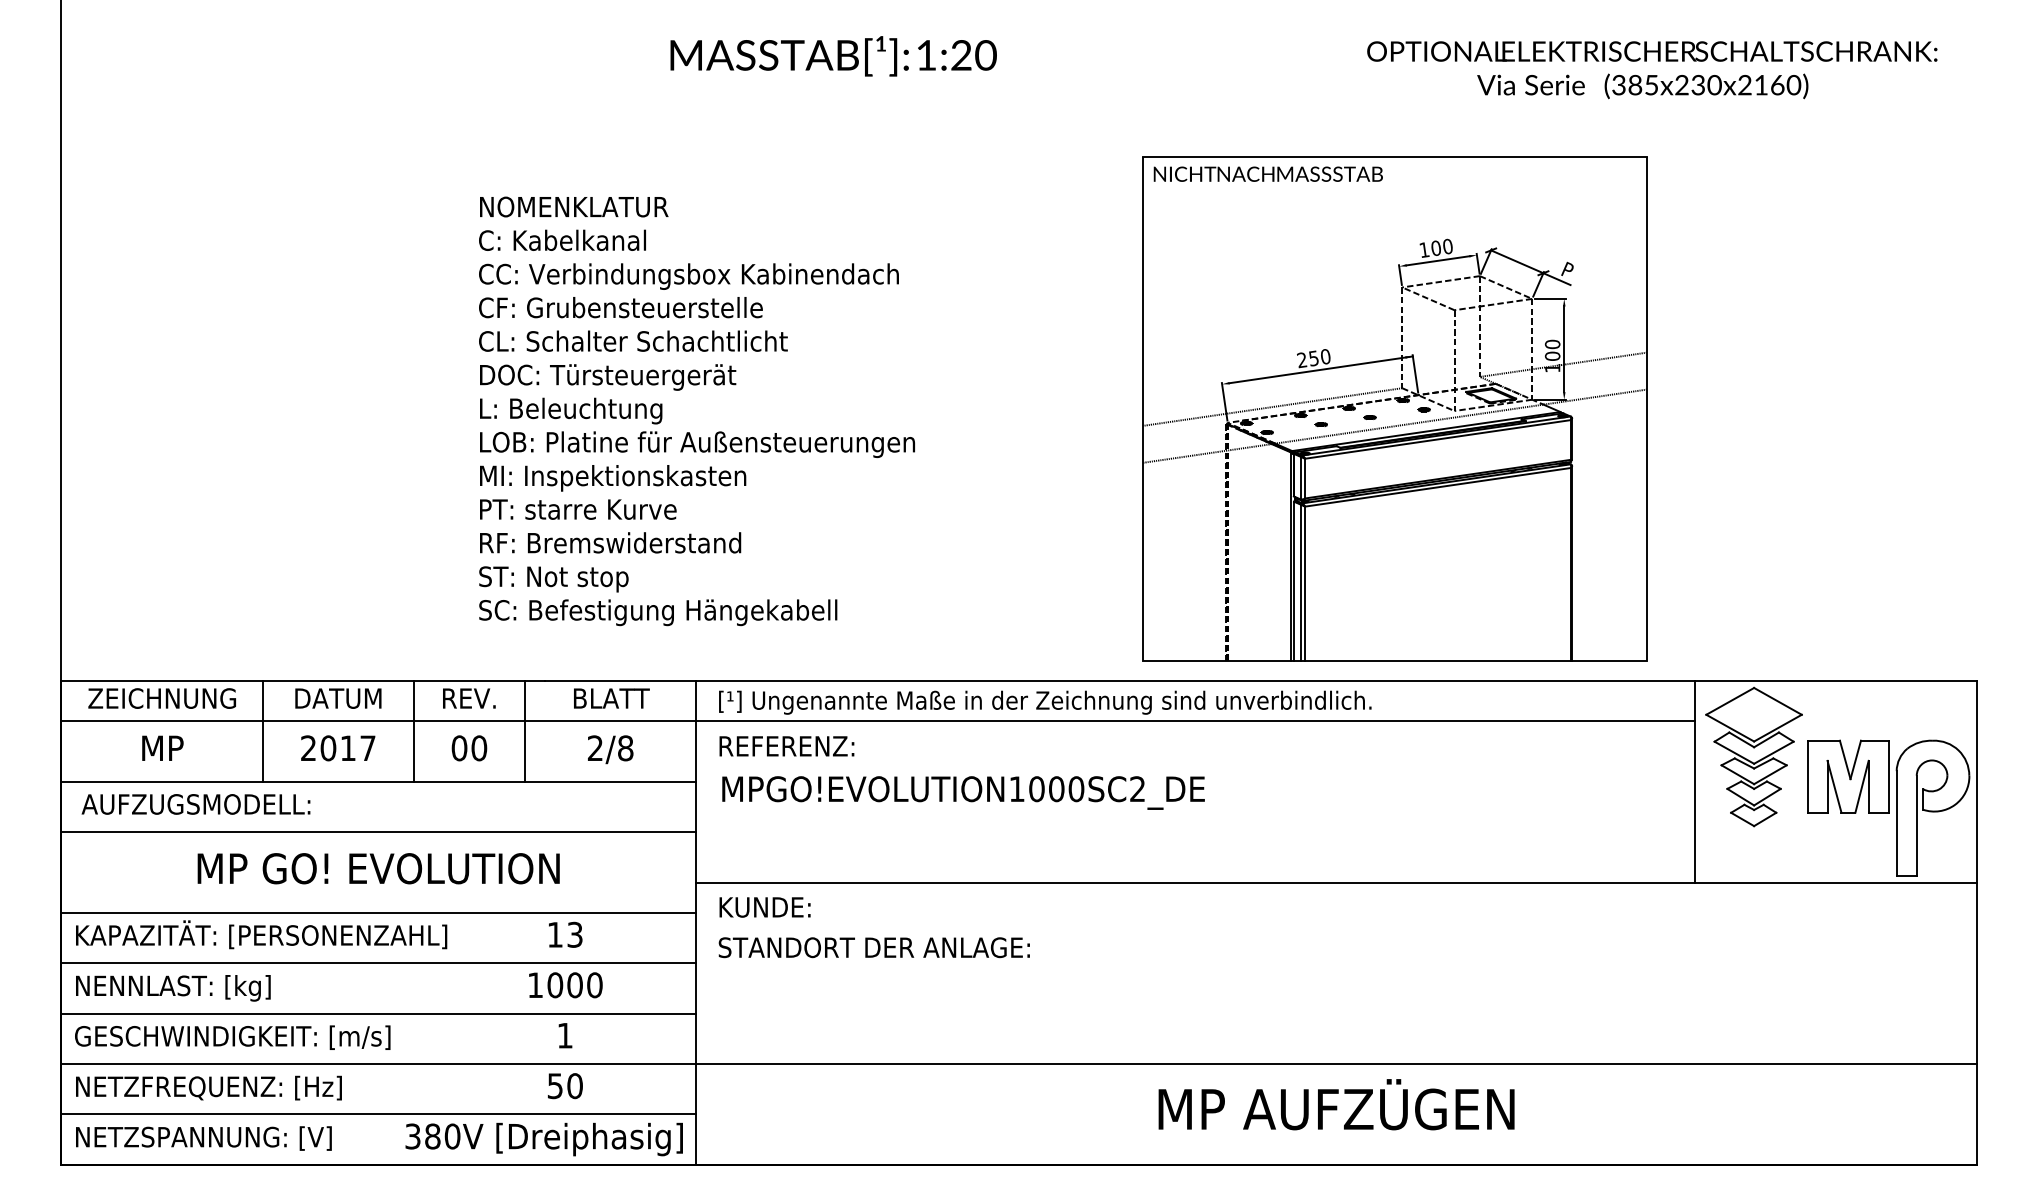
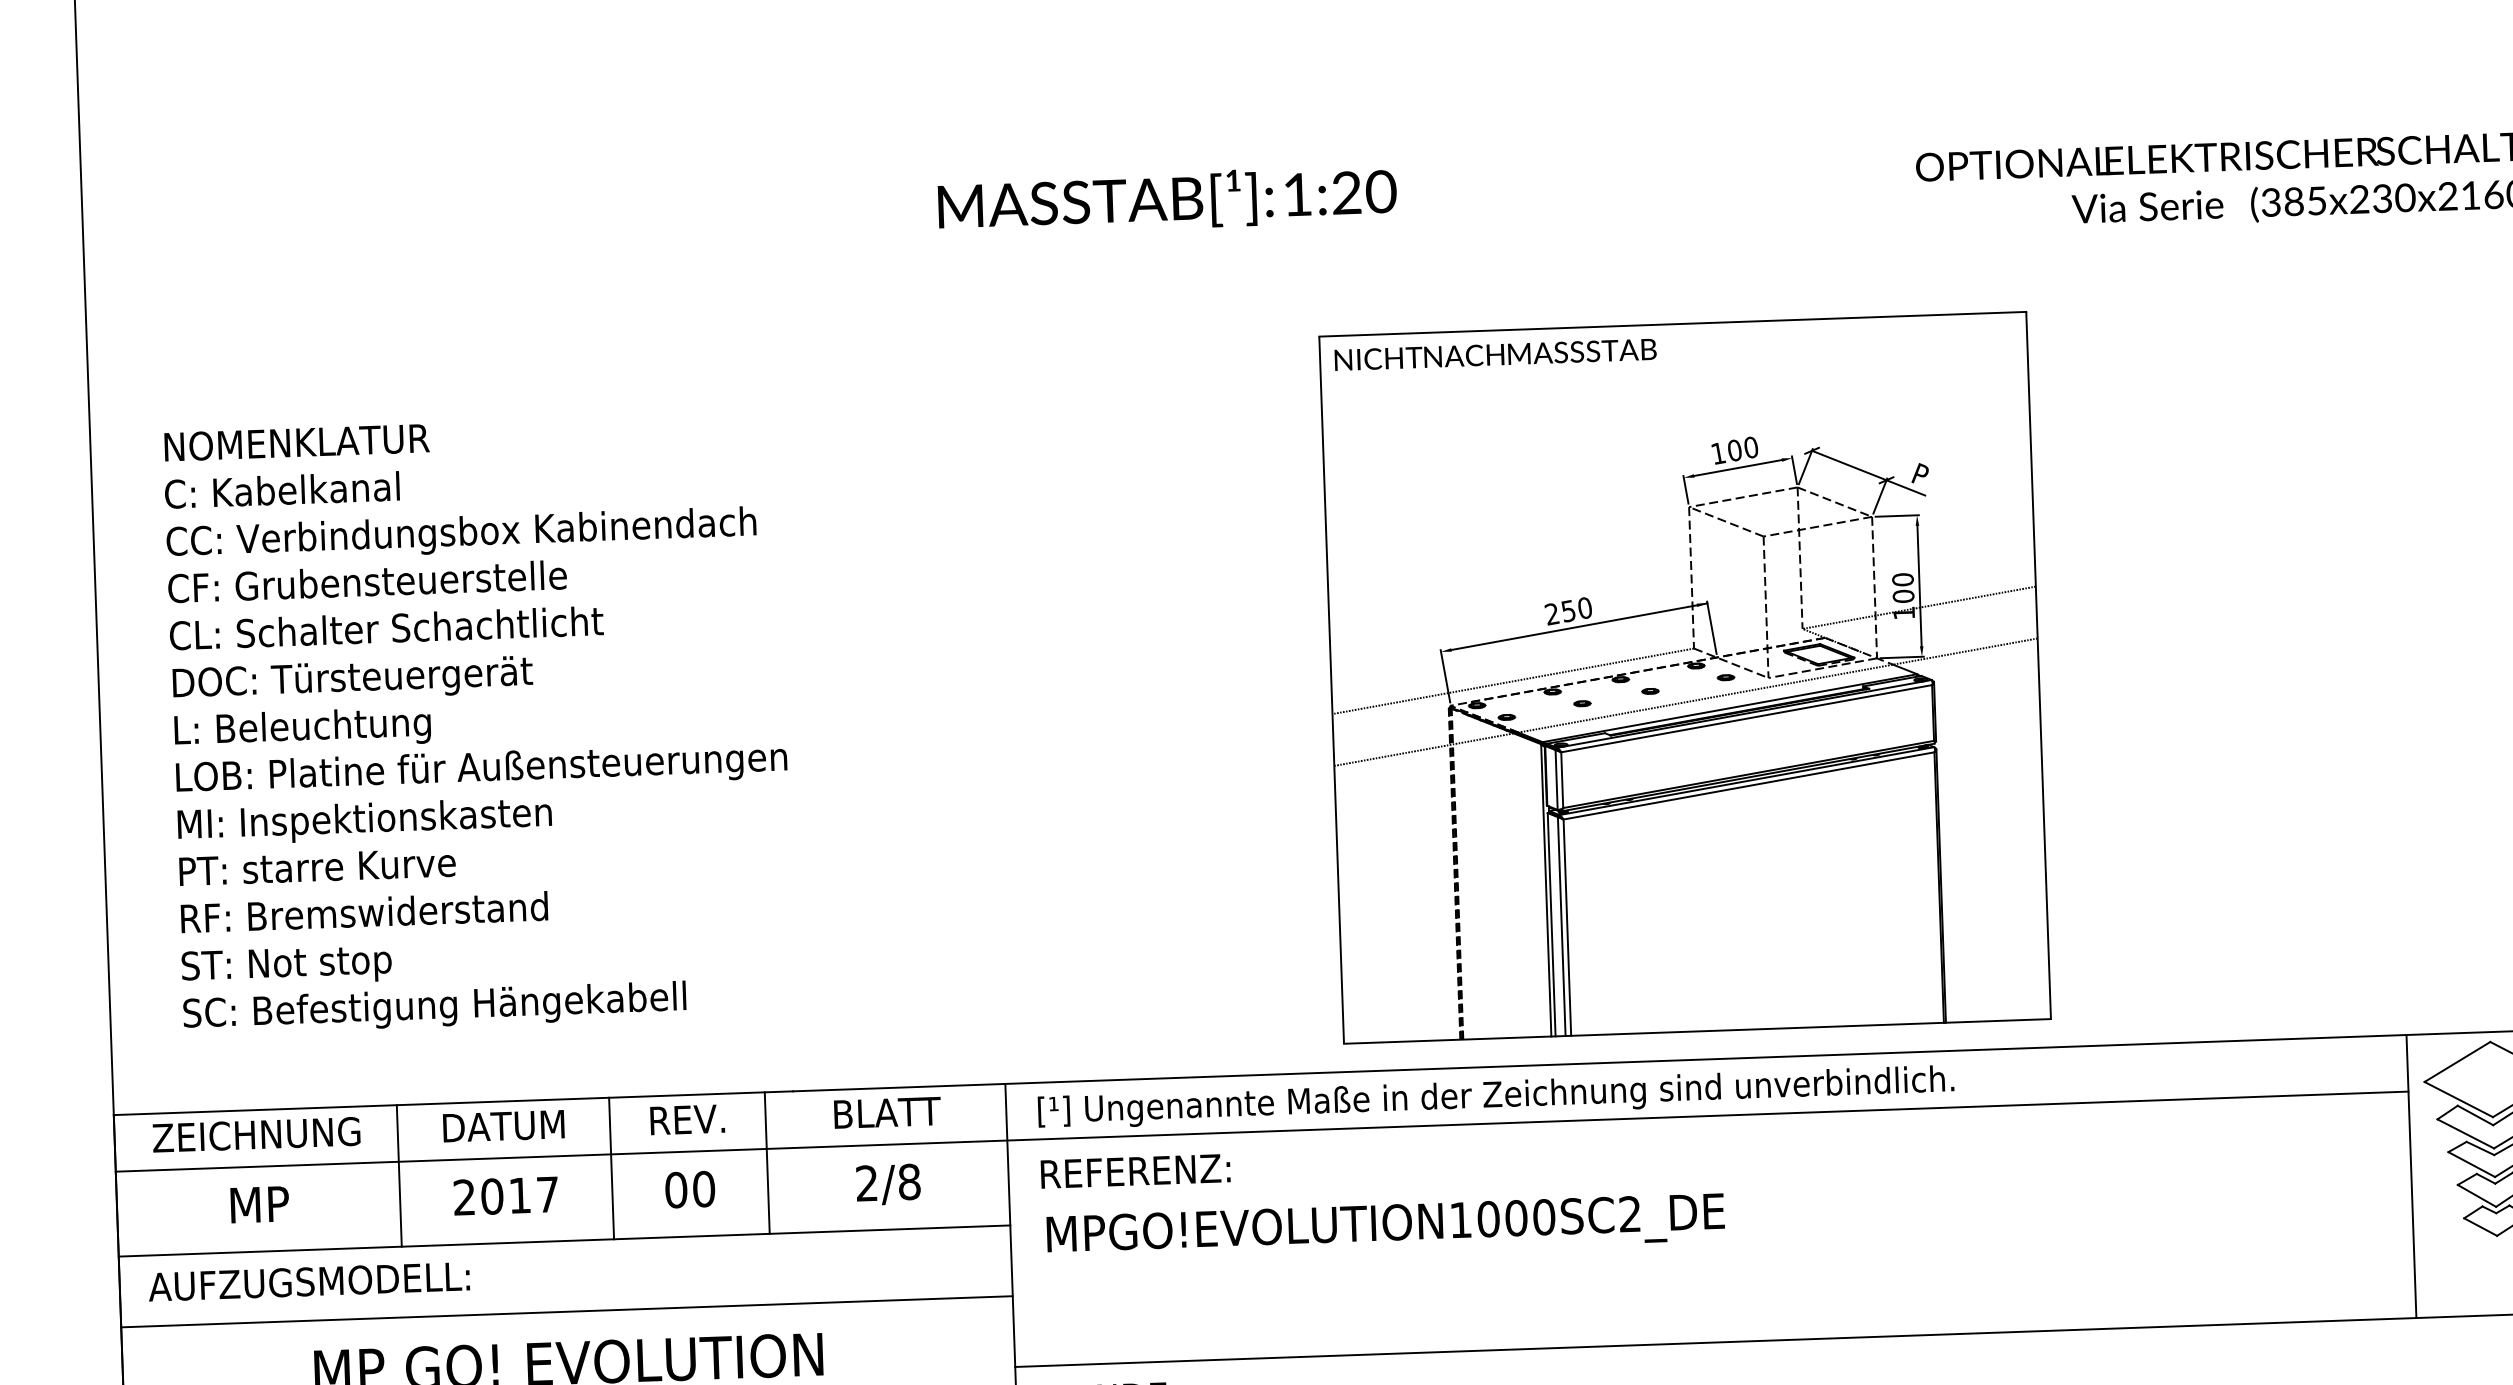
part: (1394, 408) -> (1684, 677), moved
text: (696, 411) -> (478, 723), moved

